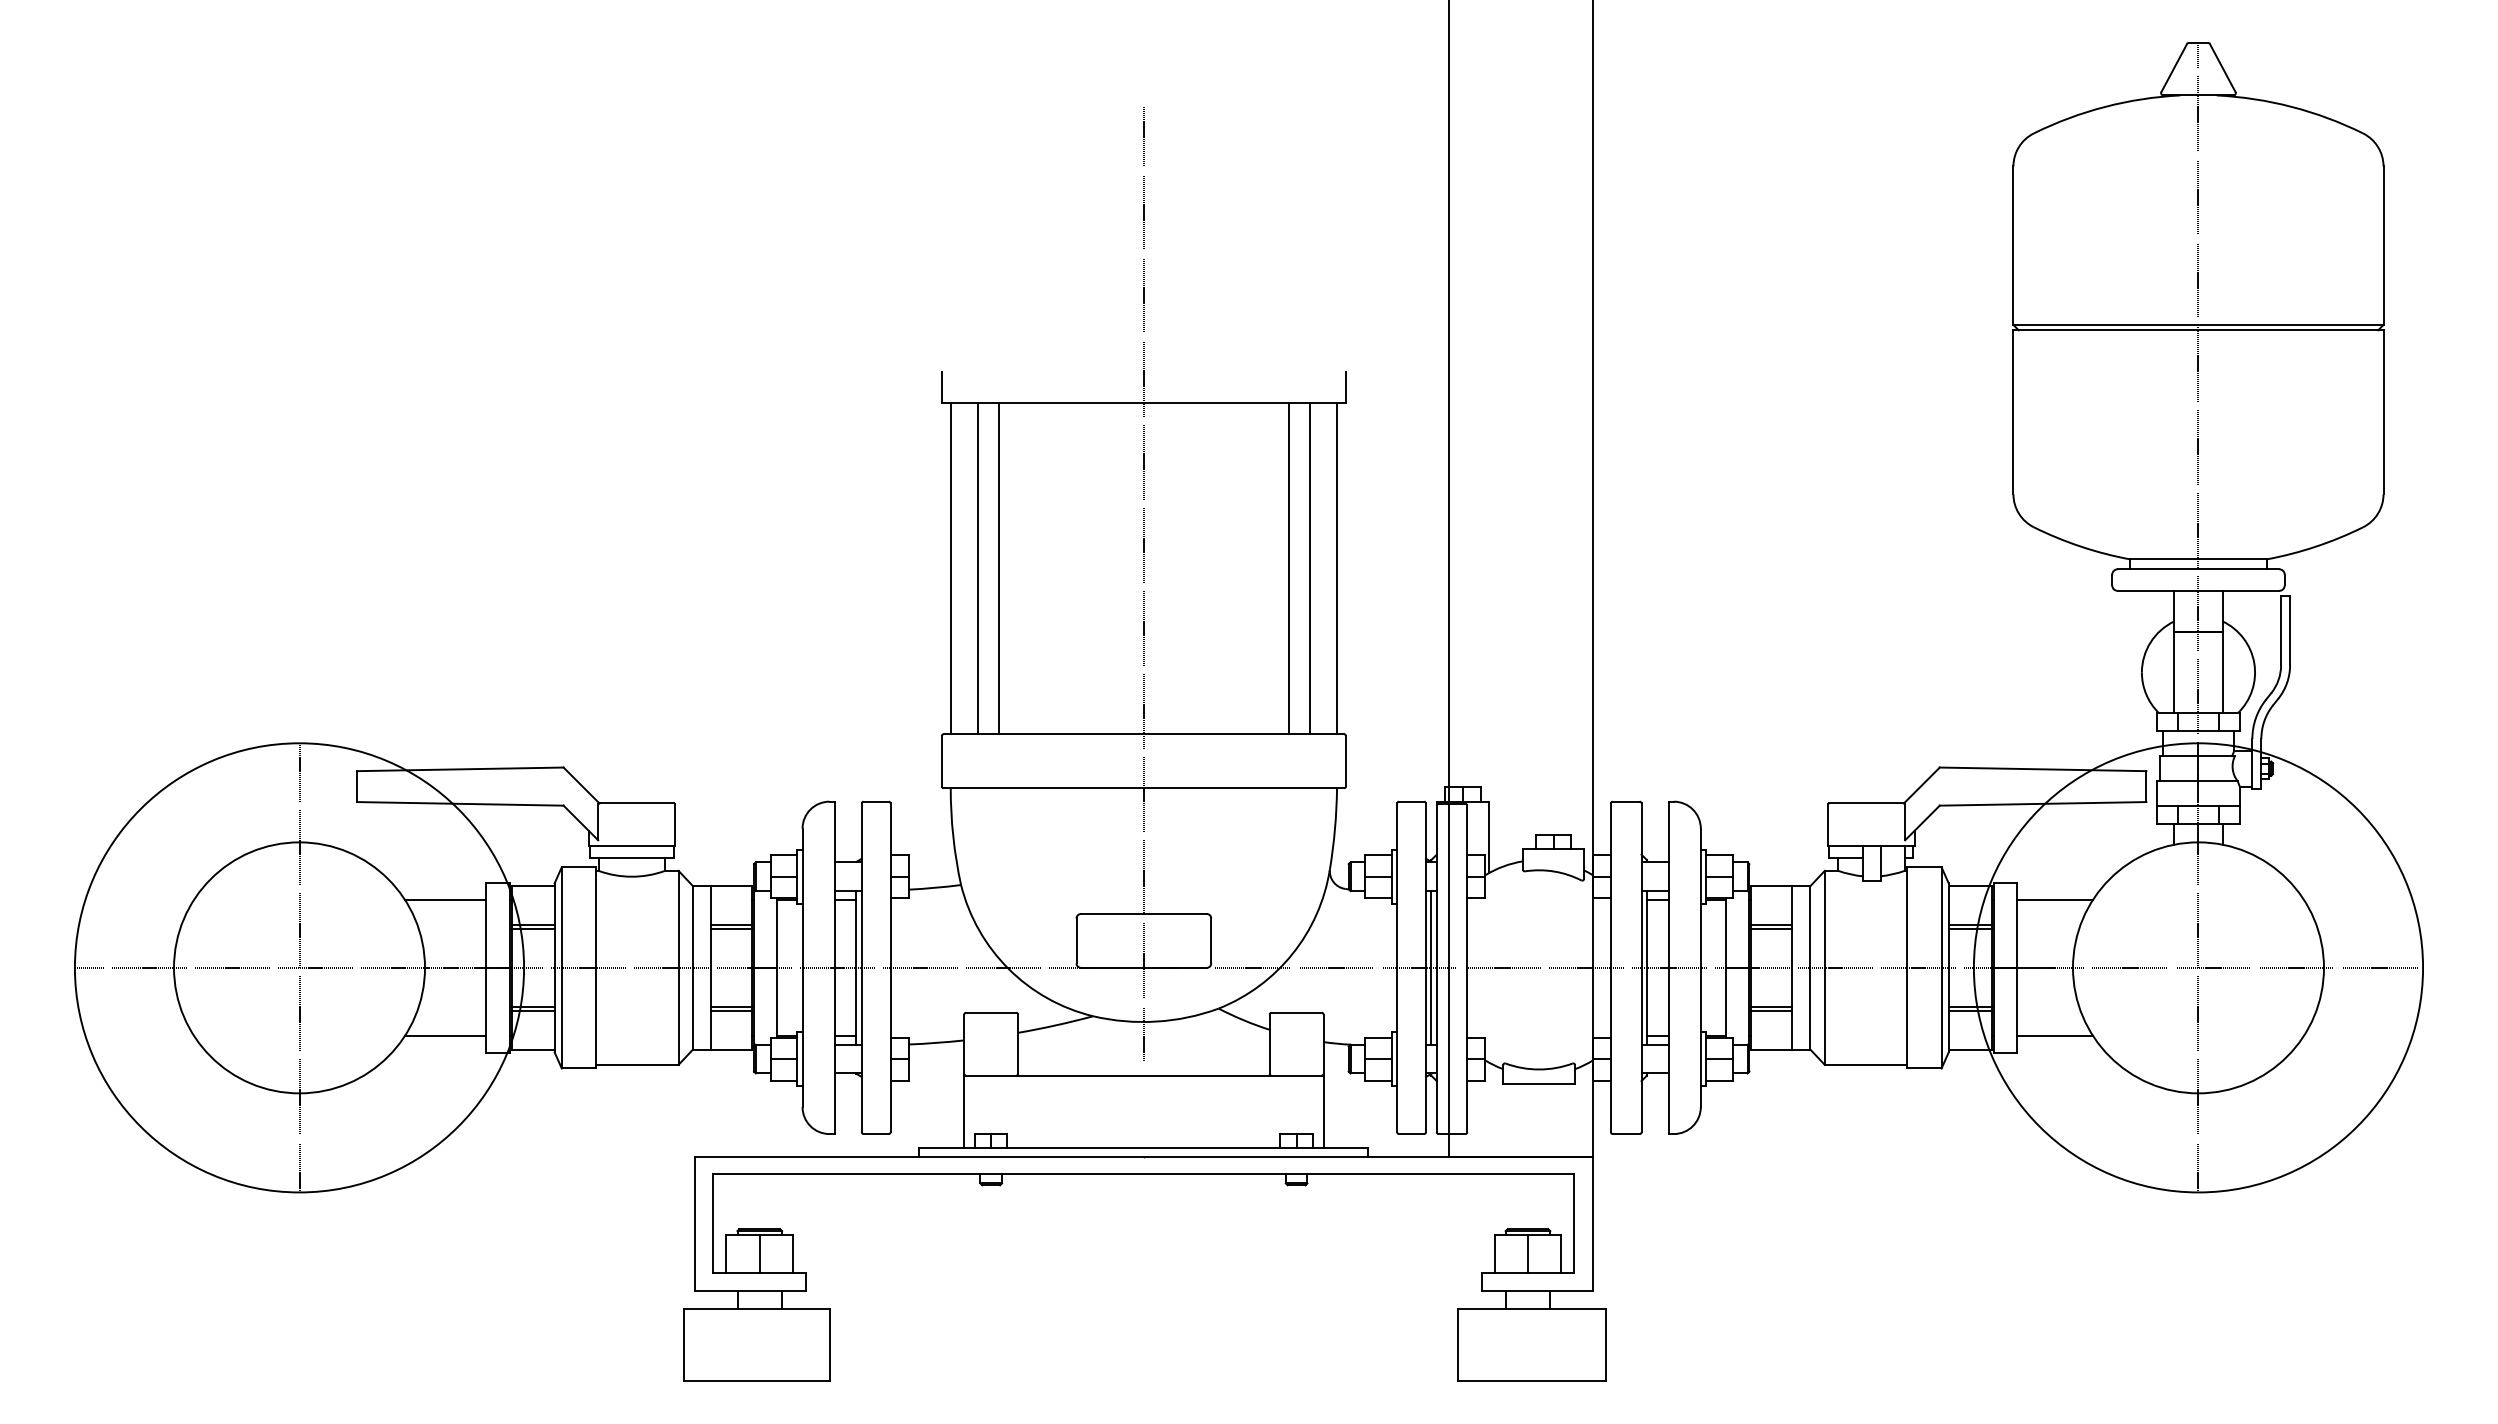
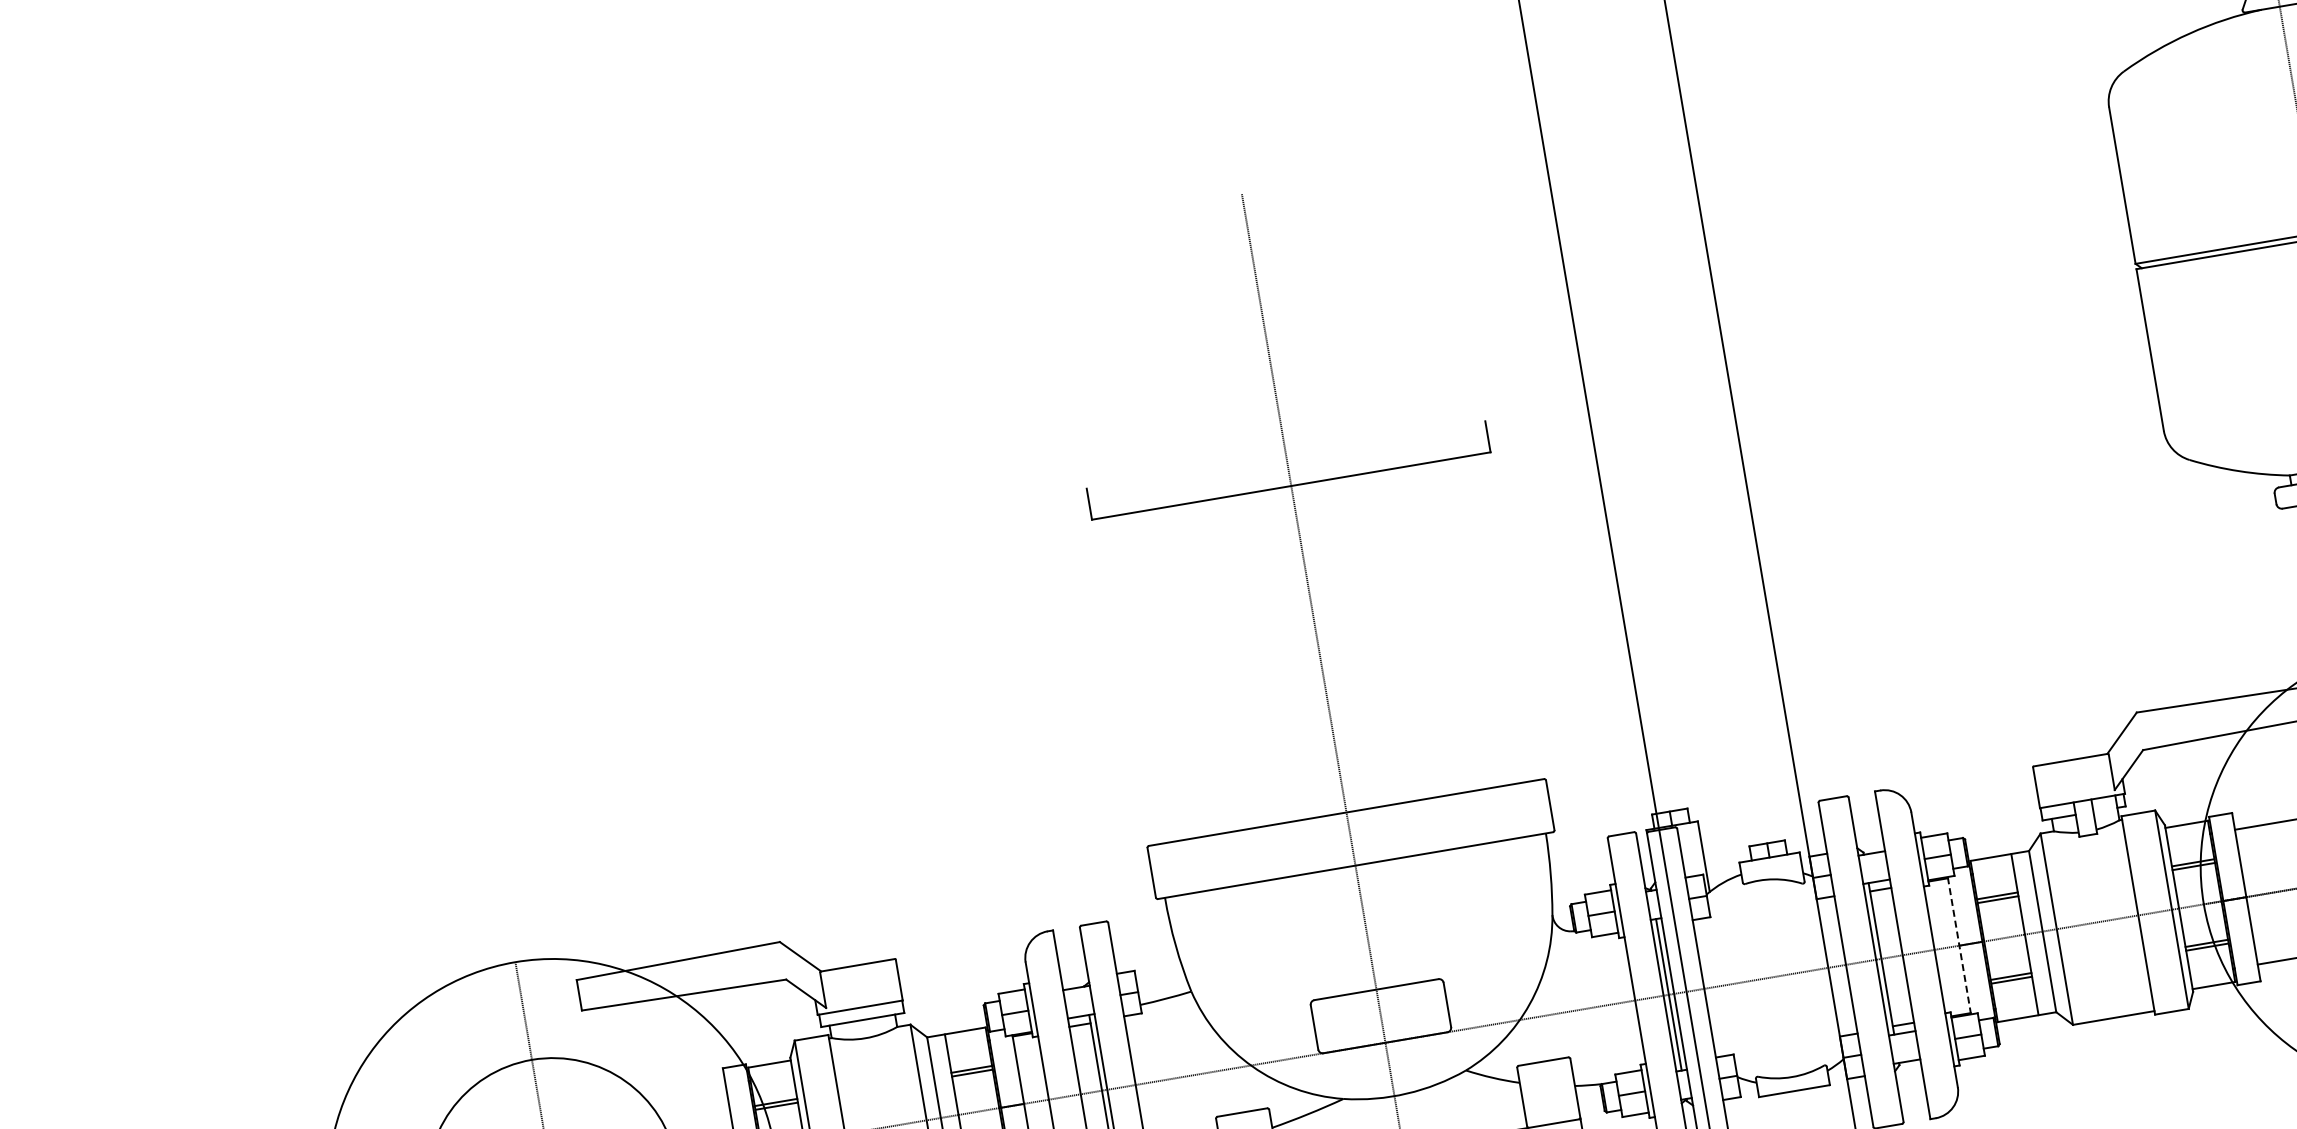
line: (950, 568) -> (1128, 681), removed
line: (977, 568) -> (1154, 676), removed
line: (999, 568) -> (1176, 673), removed
line: (1288, 568) -> (1461, 624), removed
line: (1310, 568) -> (1483, 621), removed
line: (1337, 568) -> (1509, 616), removed
line: (445, 899) -> (685, 1091), removed
line: (1725, 967) -> (1958, 945), solid -> dashed

